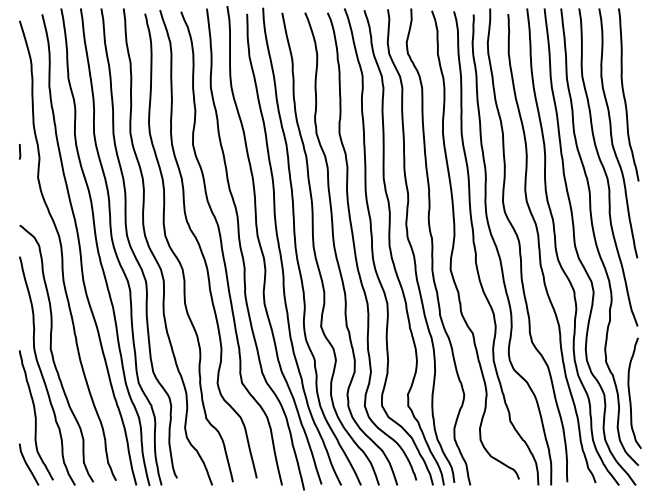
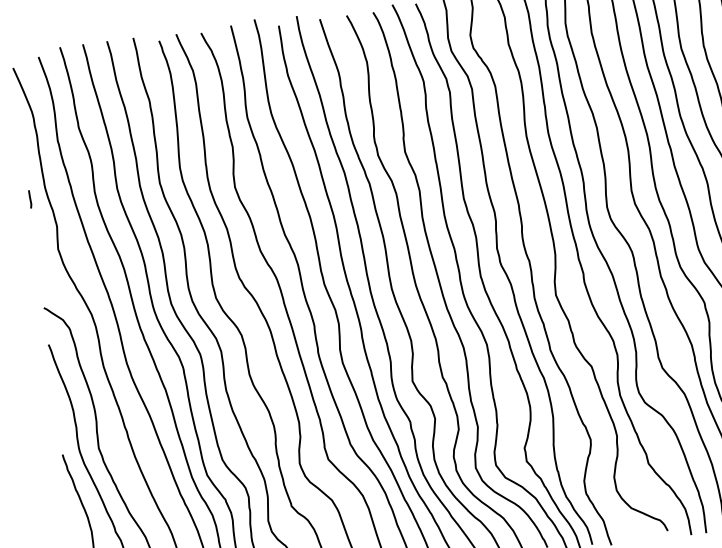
line: (19, 151) -> (29, 199), moved

